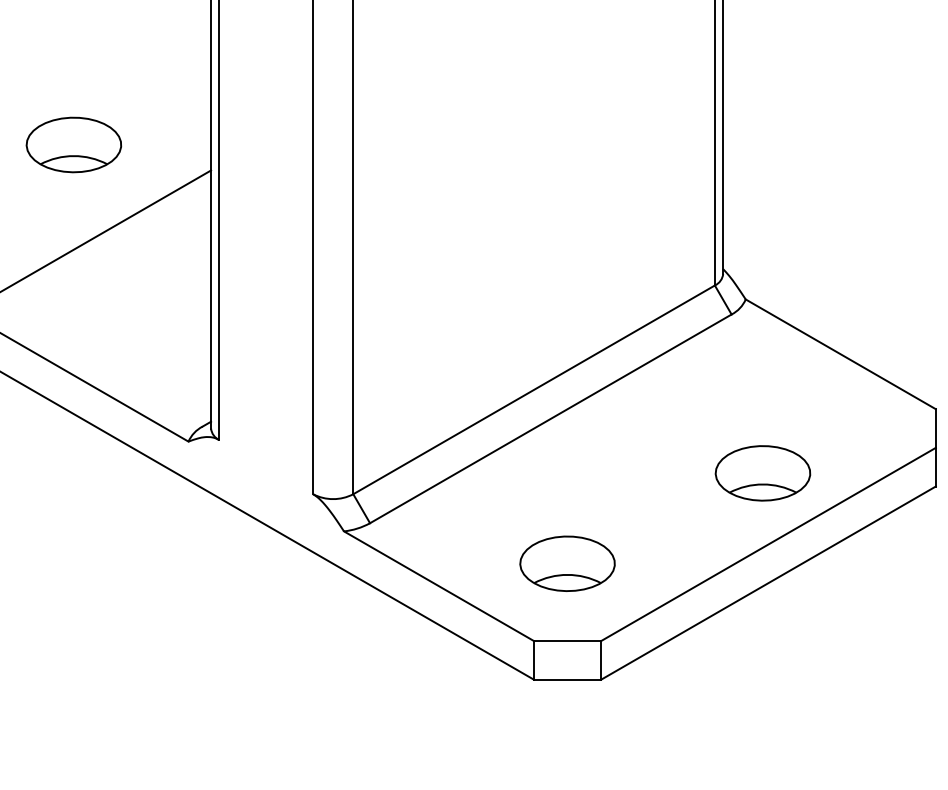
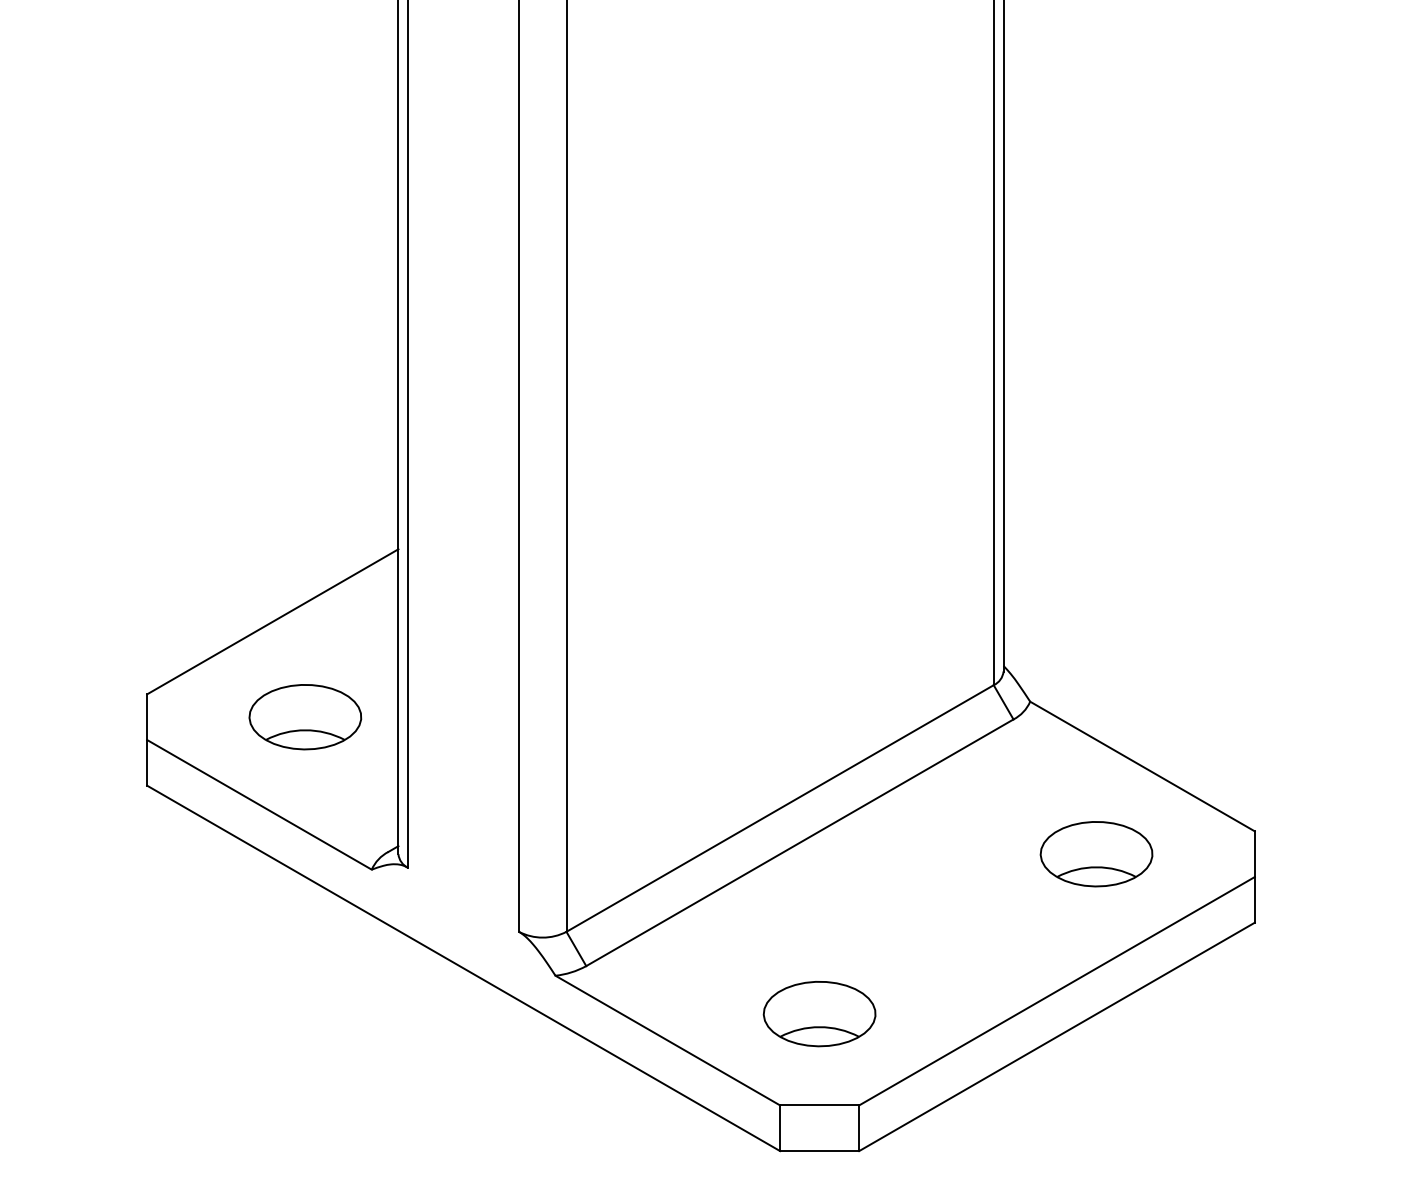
part: (74, 145) -> (305, 717), moved
part: (762, 473) -> (1096, 854), moved

